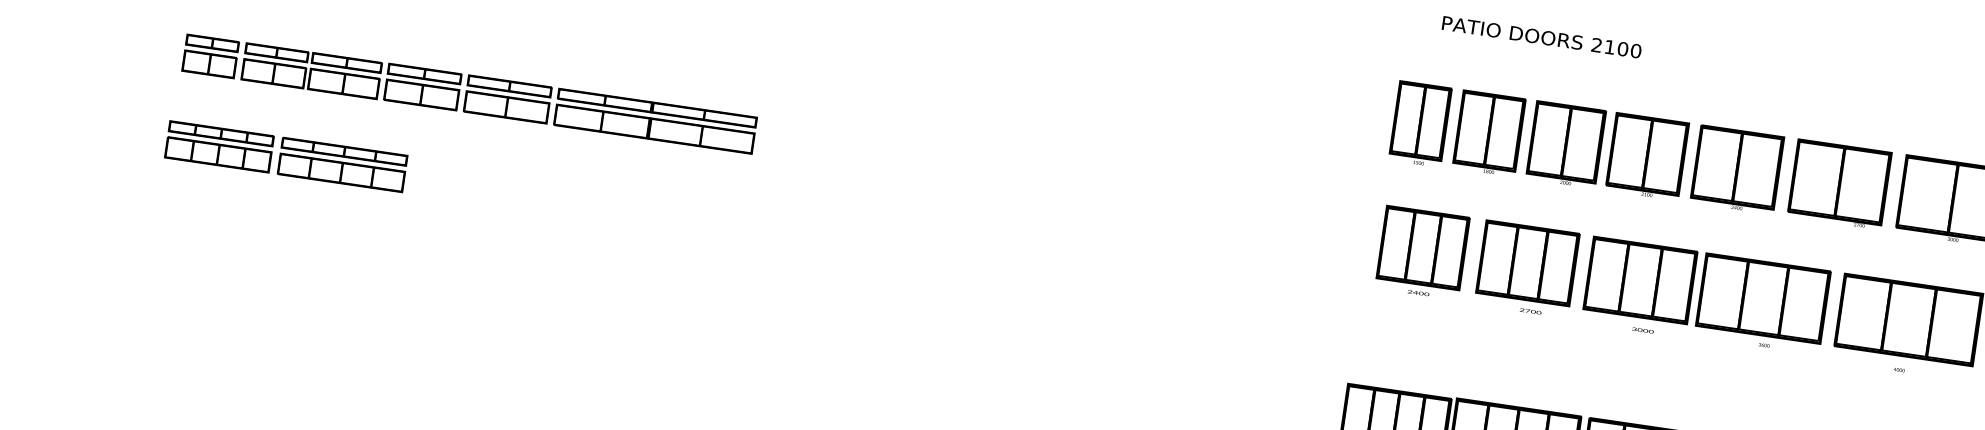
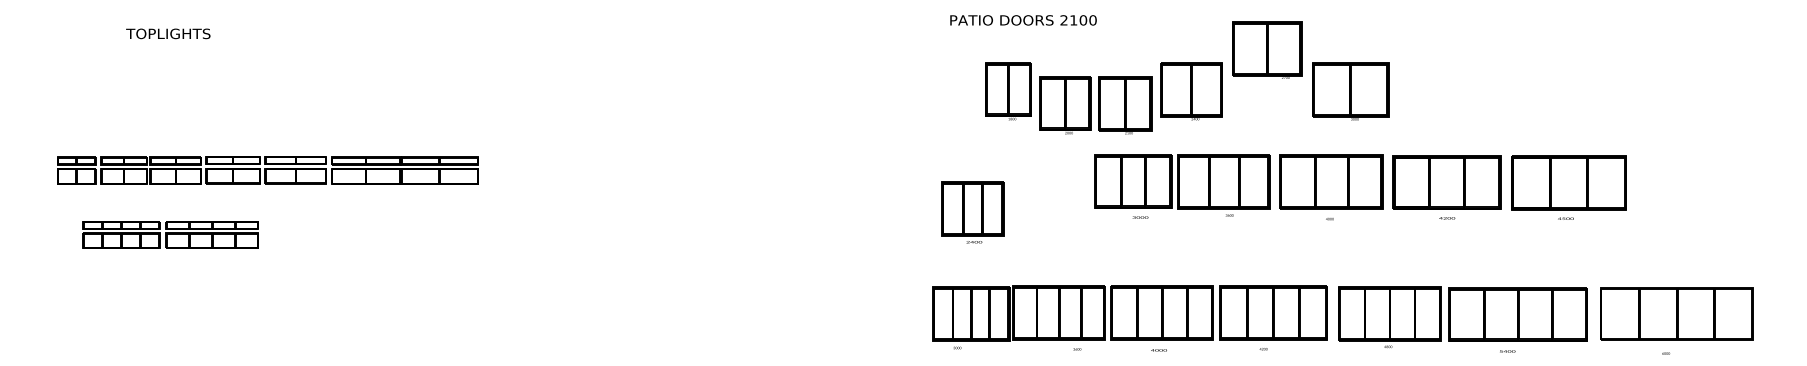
text: (1541, 37) -> (1023, 20), moved
part: (1419, 123) -> (957, 91), removed
part: (1606, 150) -> (1095, 105), moved
part: (285, 155) -> (170, 234), moved
part: (1840, 183) -> (1267, 49), moved
part: (1421, 252) -> (972, 212), moved
part: (1527, 267) -> (1050, 184), removed

